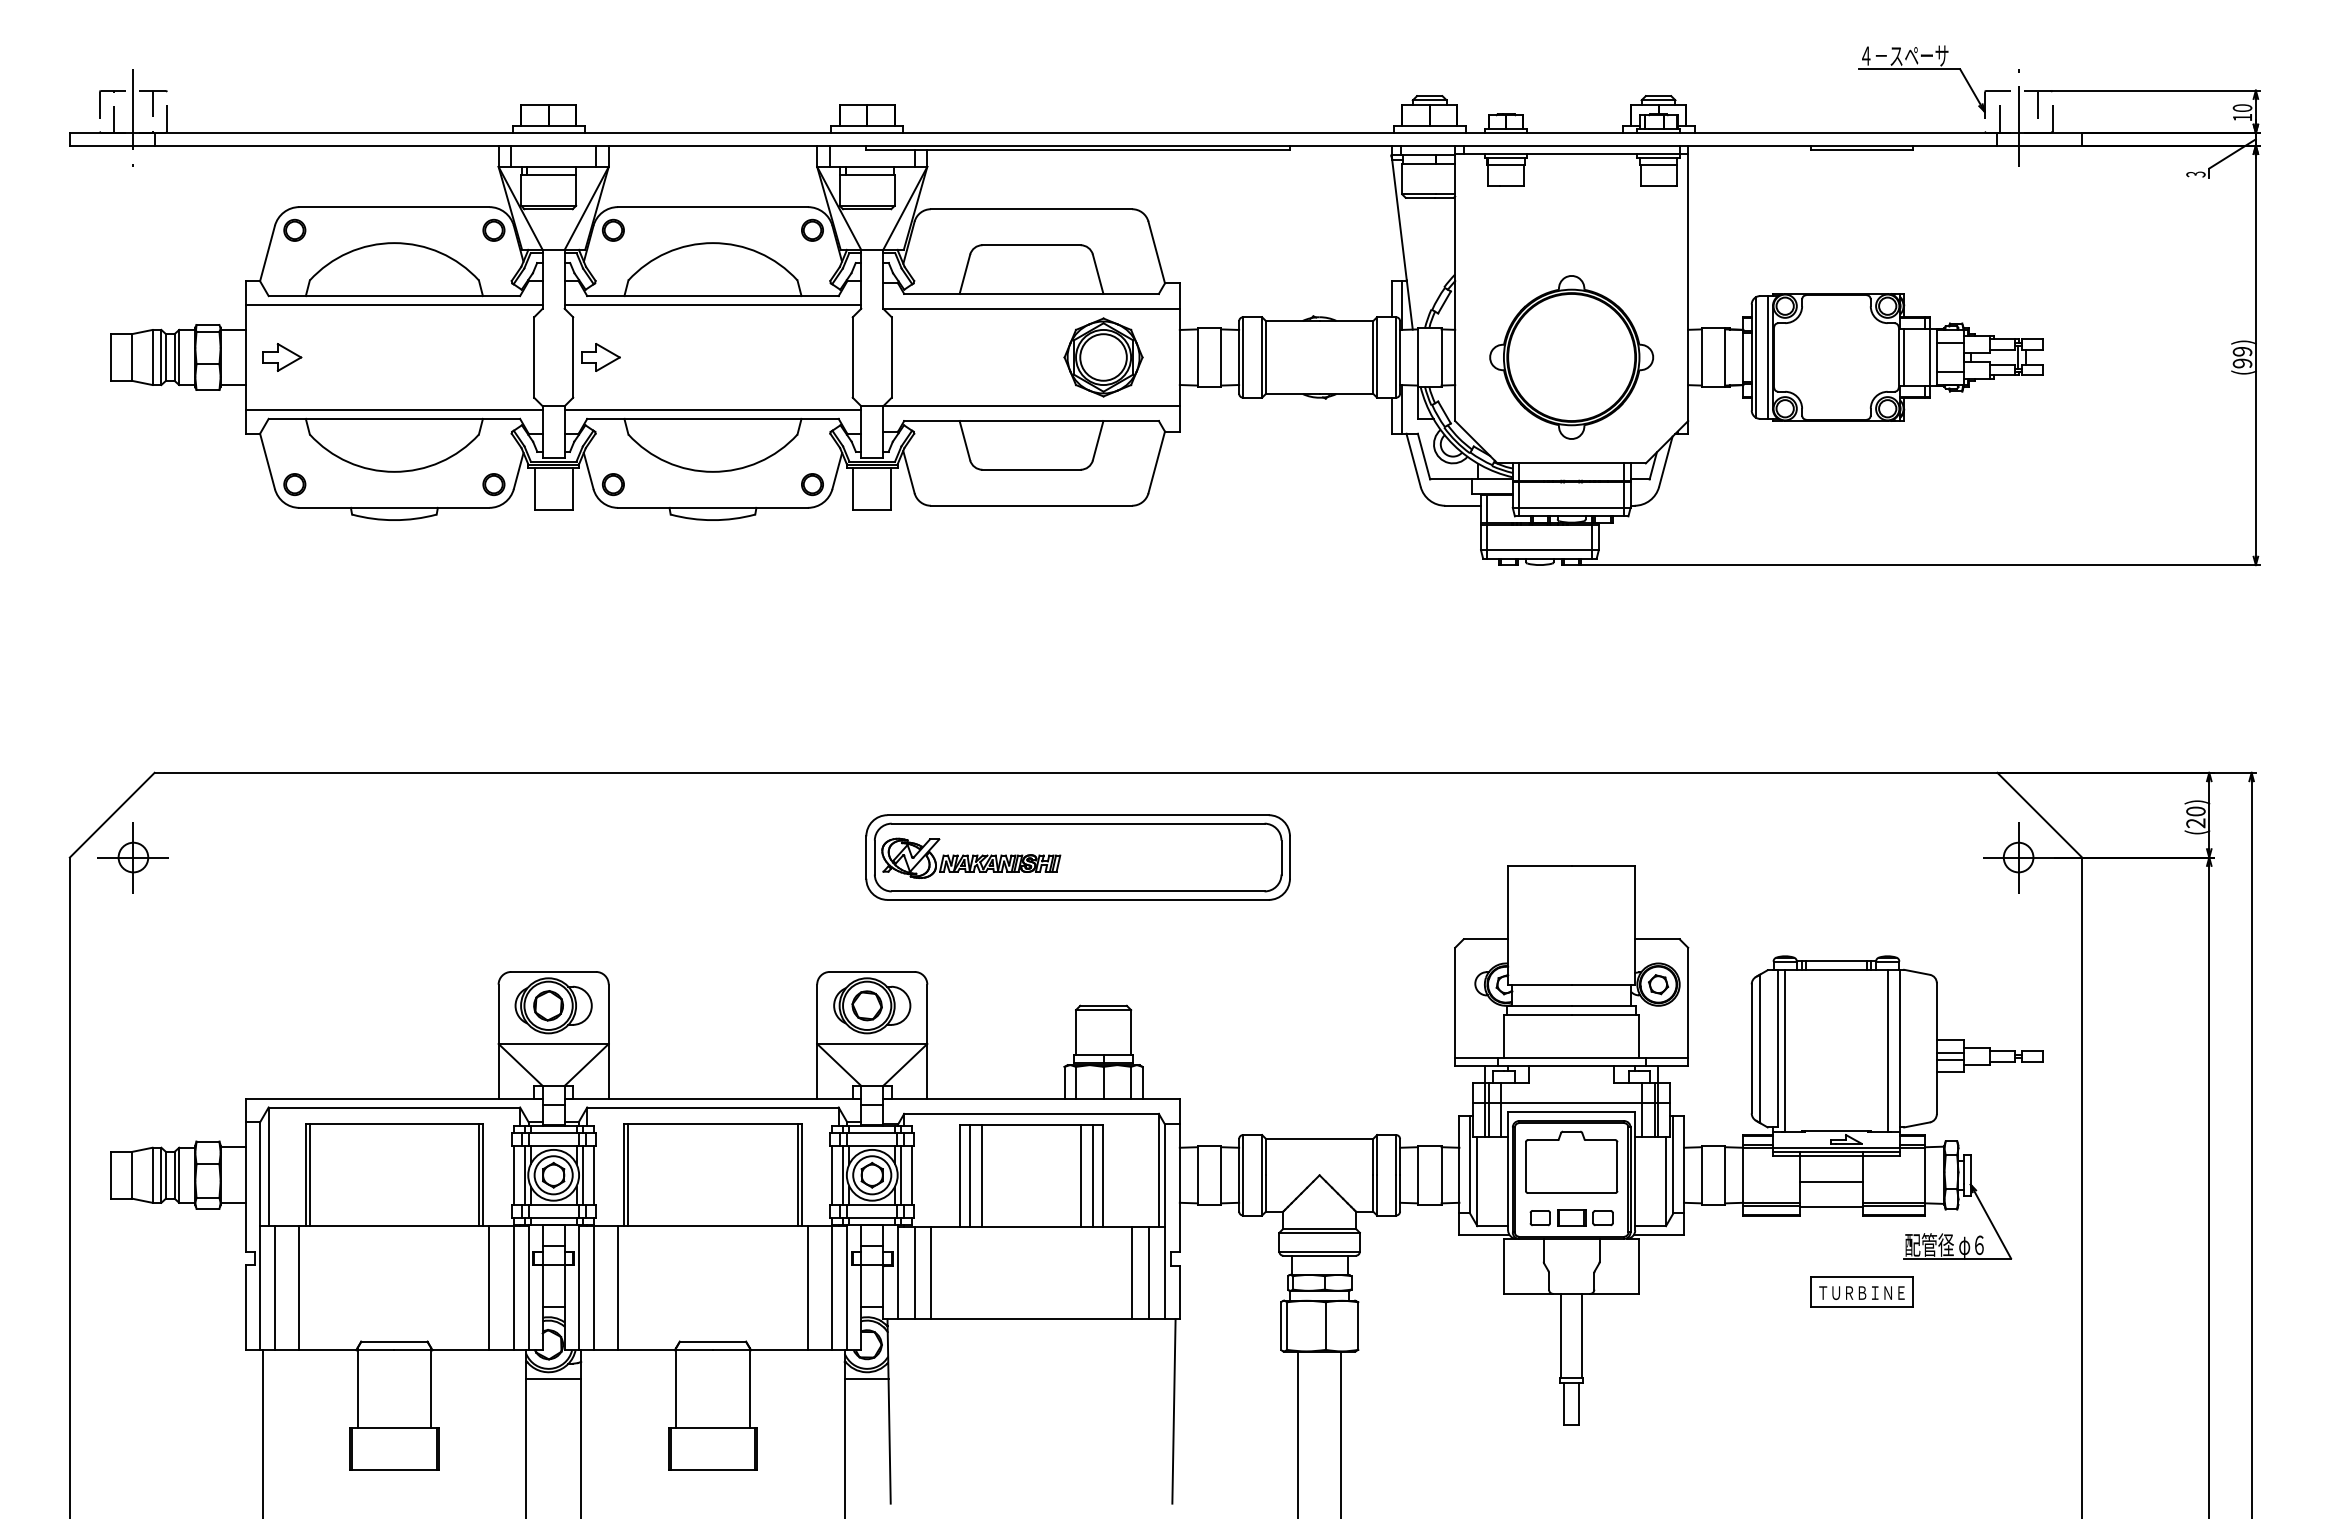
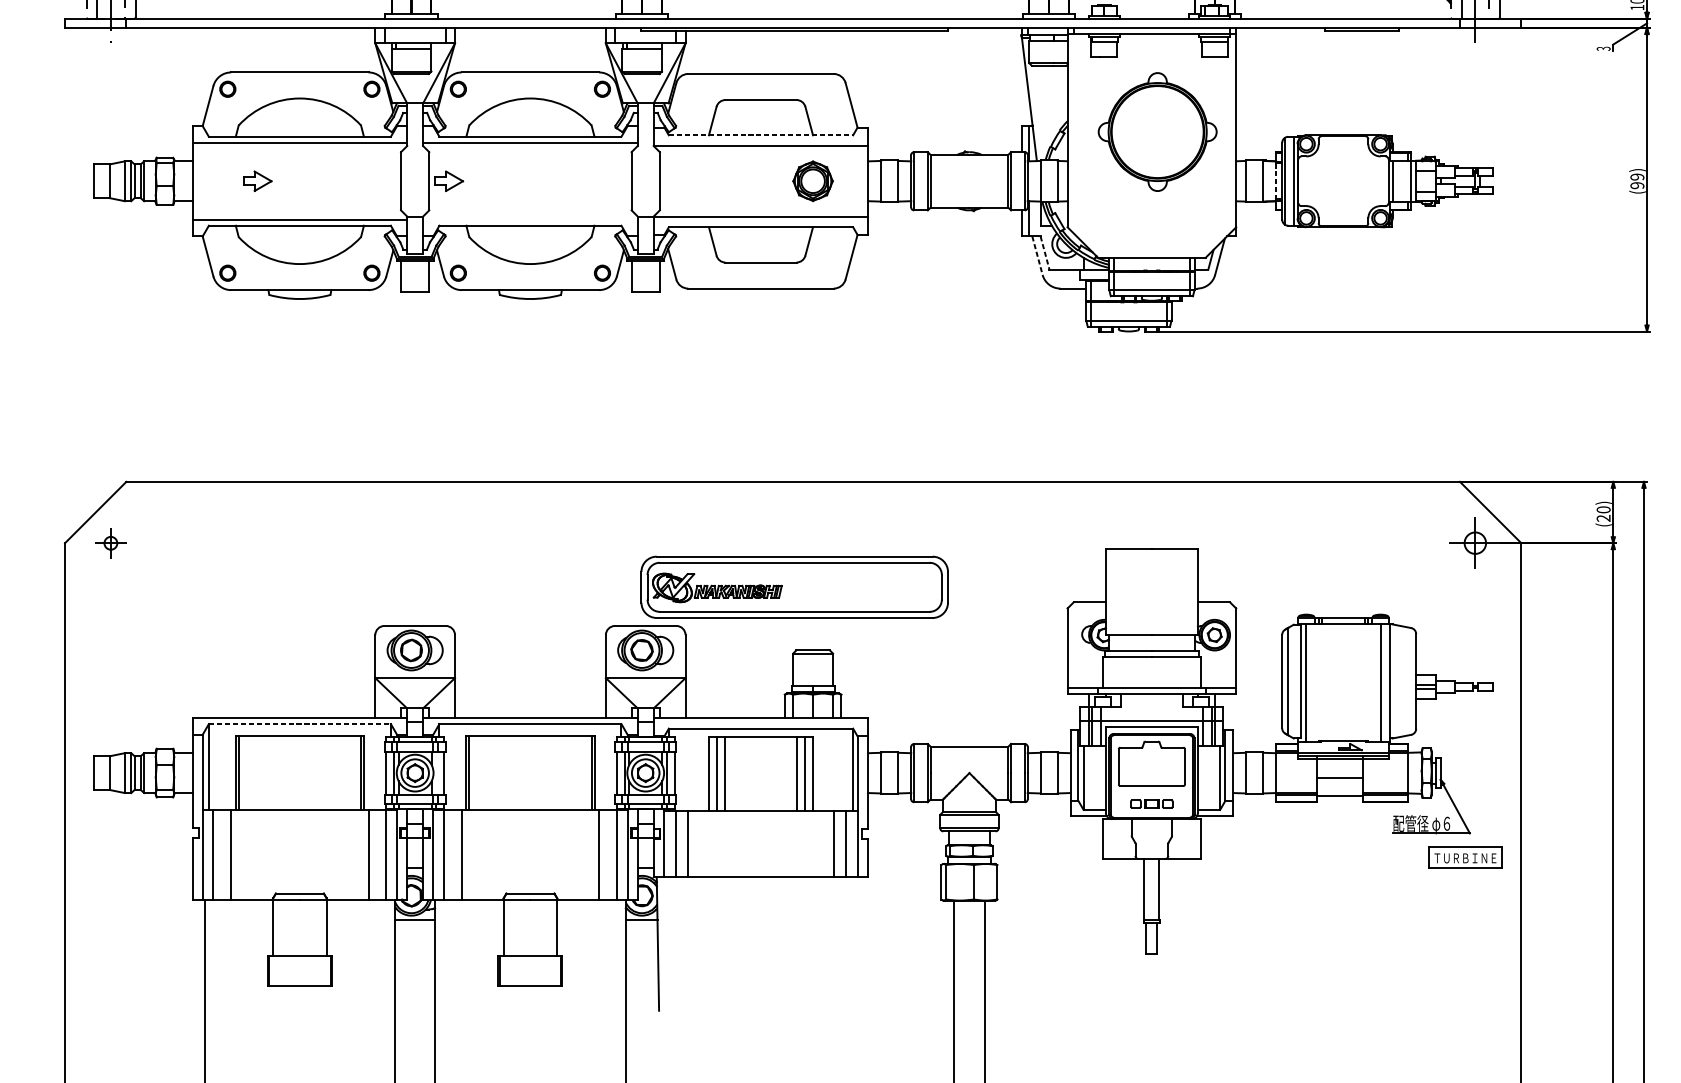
line: (1032, 293) -> (761, 134), solid -> dashed
part: (282, 357) -> (257, 181), moved
part: (1103, 357) -> (813, 181), size x0.7
part: (1571, 357) -> (1157, 132), moved
line: (1743, 357) -> (1276, 181), solid -> dashed
line: (712, 410) -> (530, 219), removed
line: (1424, 456) -> (1045, 252), solid -> dashed
line: (1413, 460) -> (1037, 255), solid -> dashed
part: (132, 857) -> (110, 543), size x0.6
part: (1077, 857) -> (794, 587), moved
line: (394, 1107) -> (299, 724), solid -> dashed
line: (582, 1174) -> (436, 772), removed
part: (1571, 1217) -> (1151, 803), size x0.7
part: (1861, 1291) -> (1465, 857), moved
line: (1173, 1411) -> (863, 944), removed

